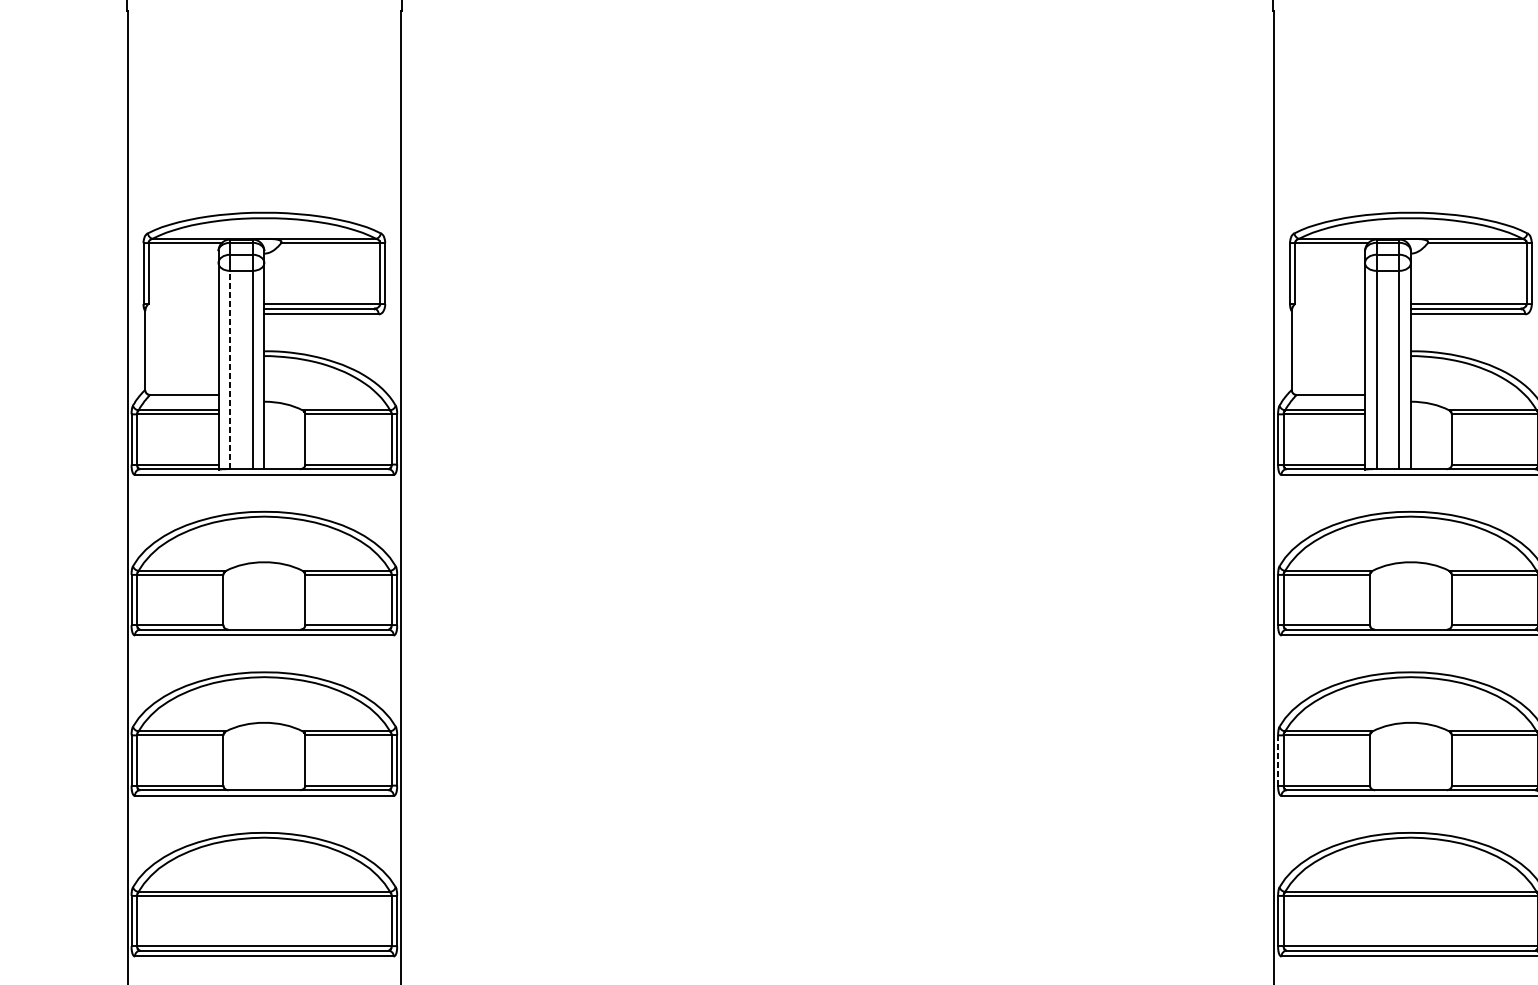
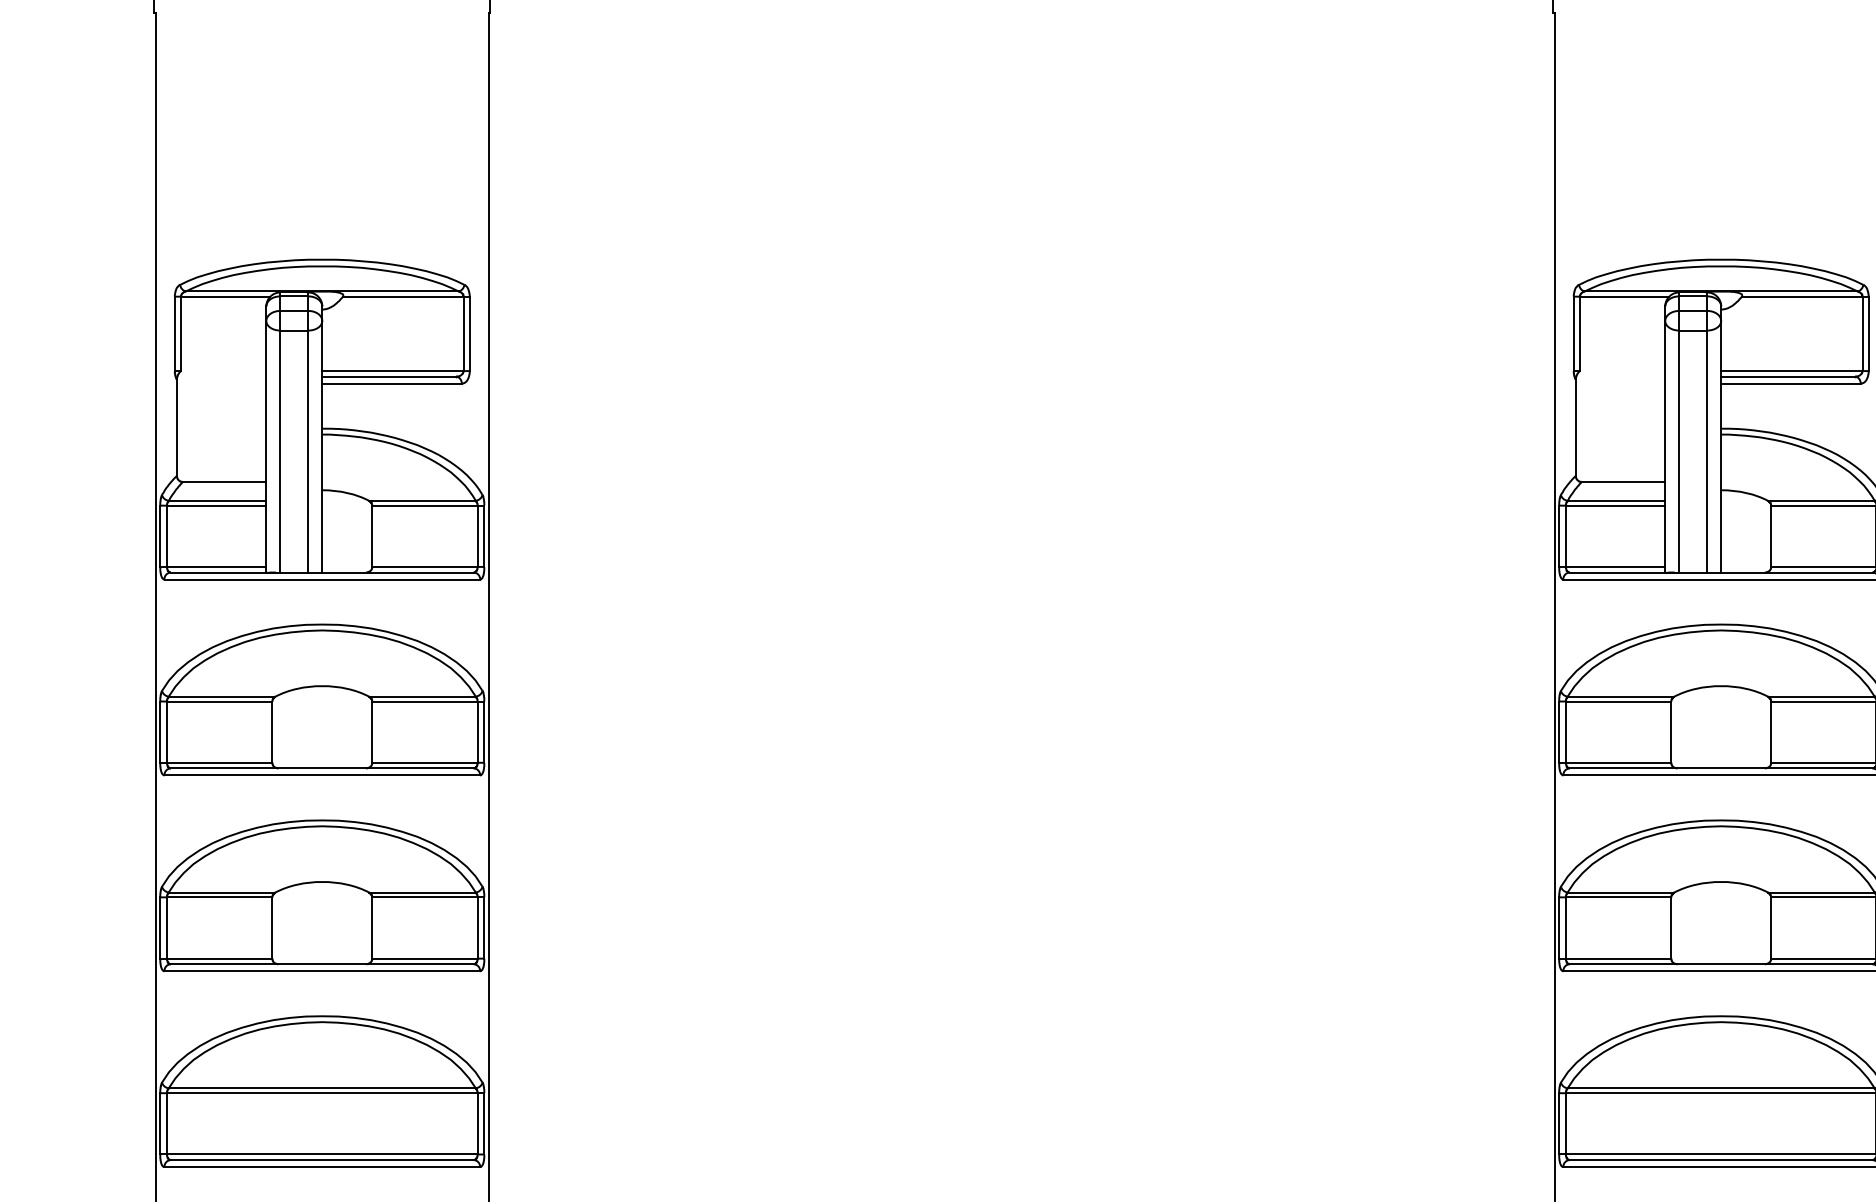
line: (230, 369) -> (280, 451), dashed -> solid
line: (1278, 760) -> (1559, 927), dashed -> solid

